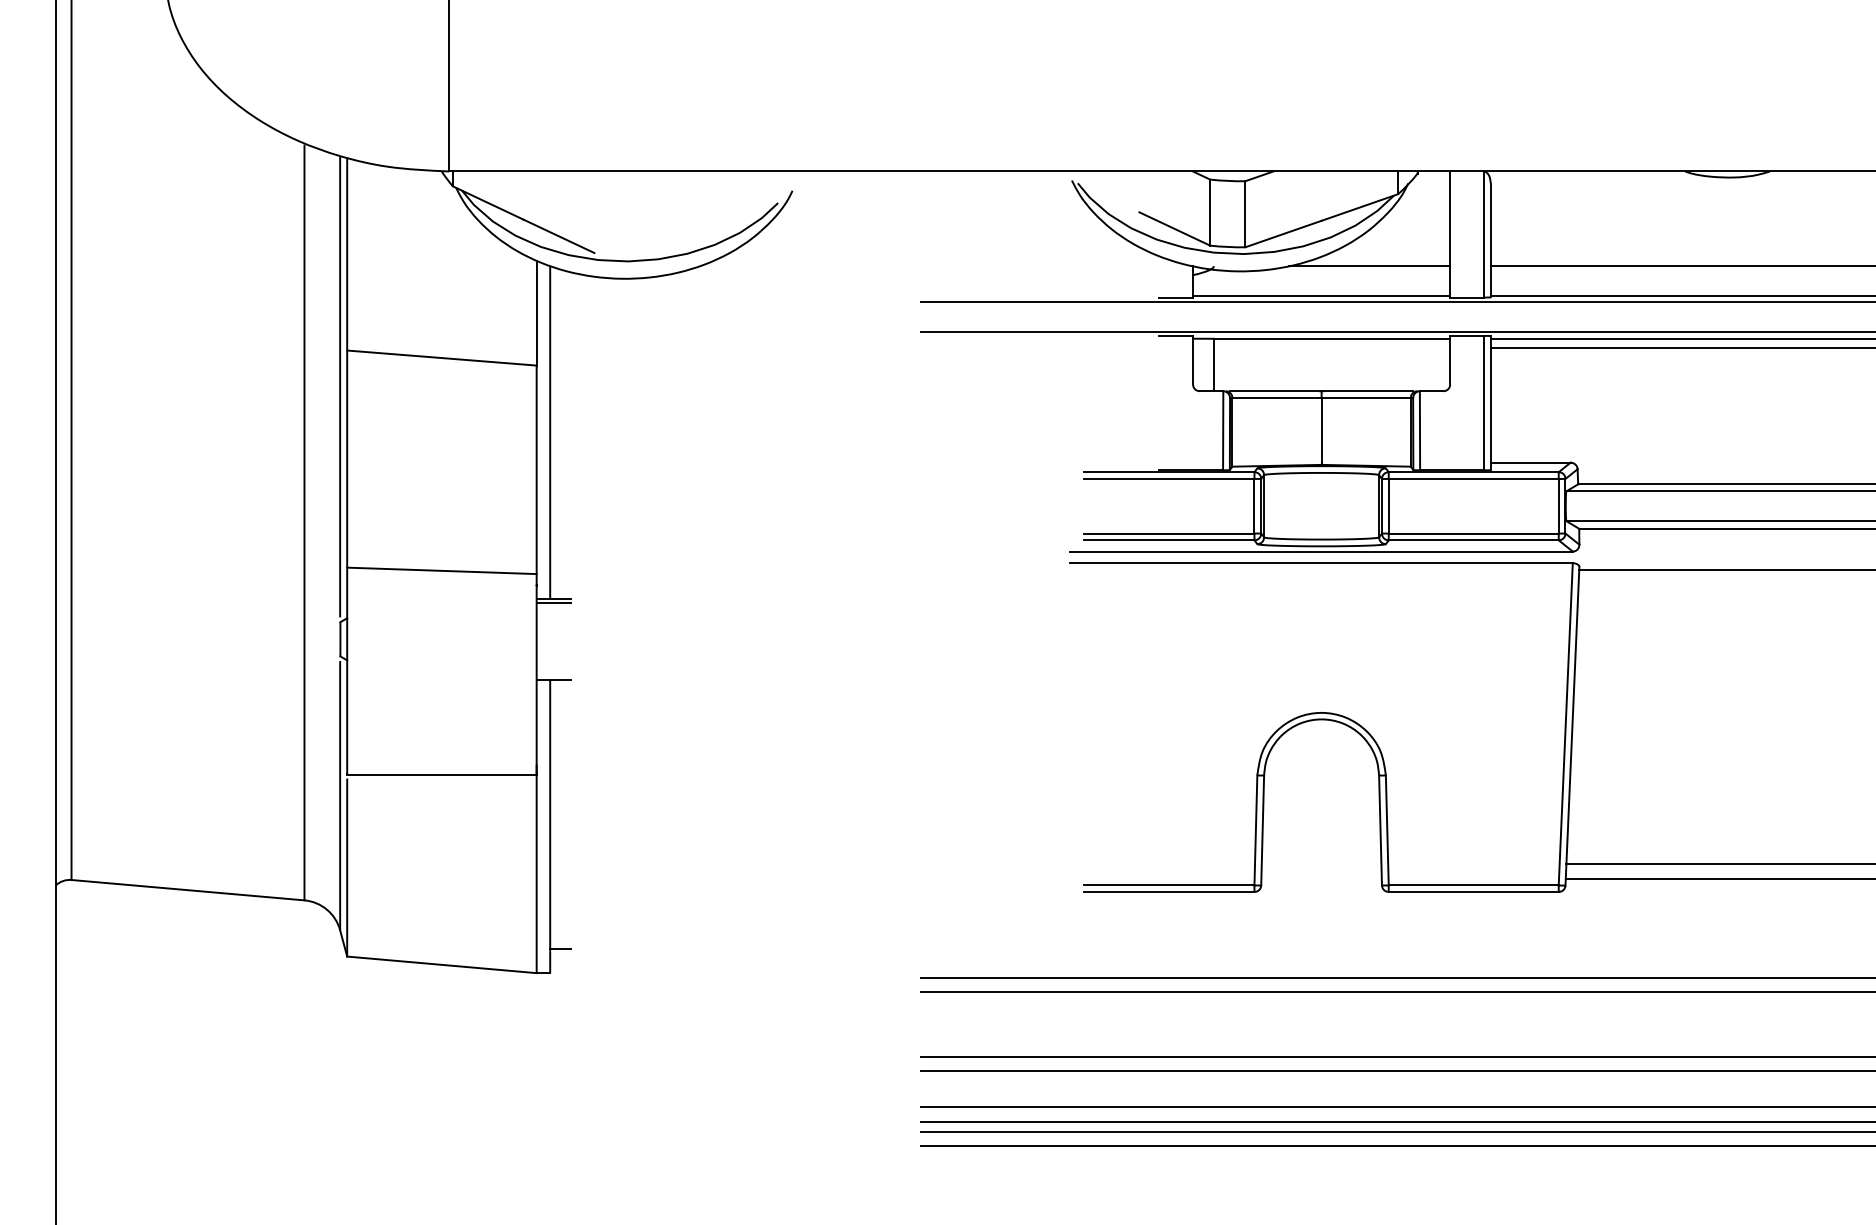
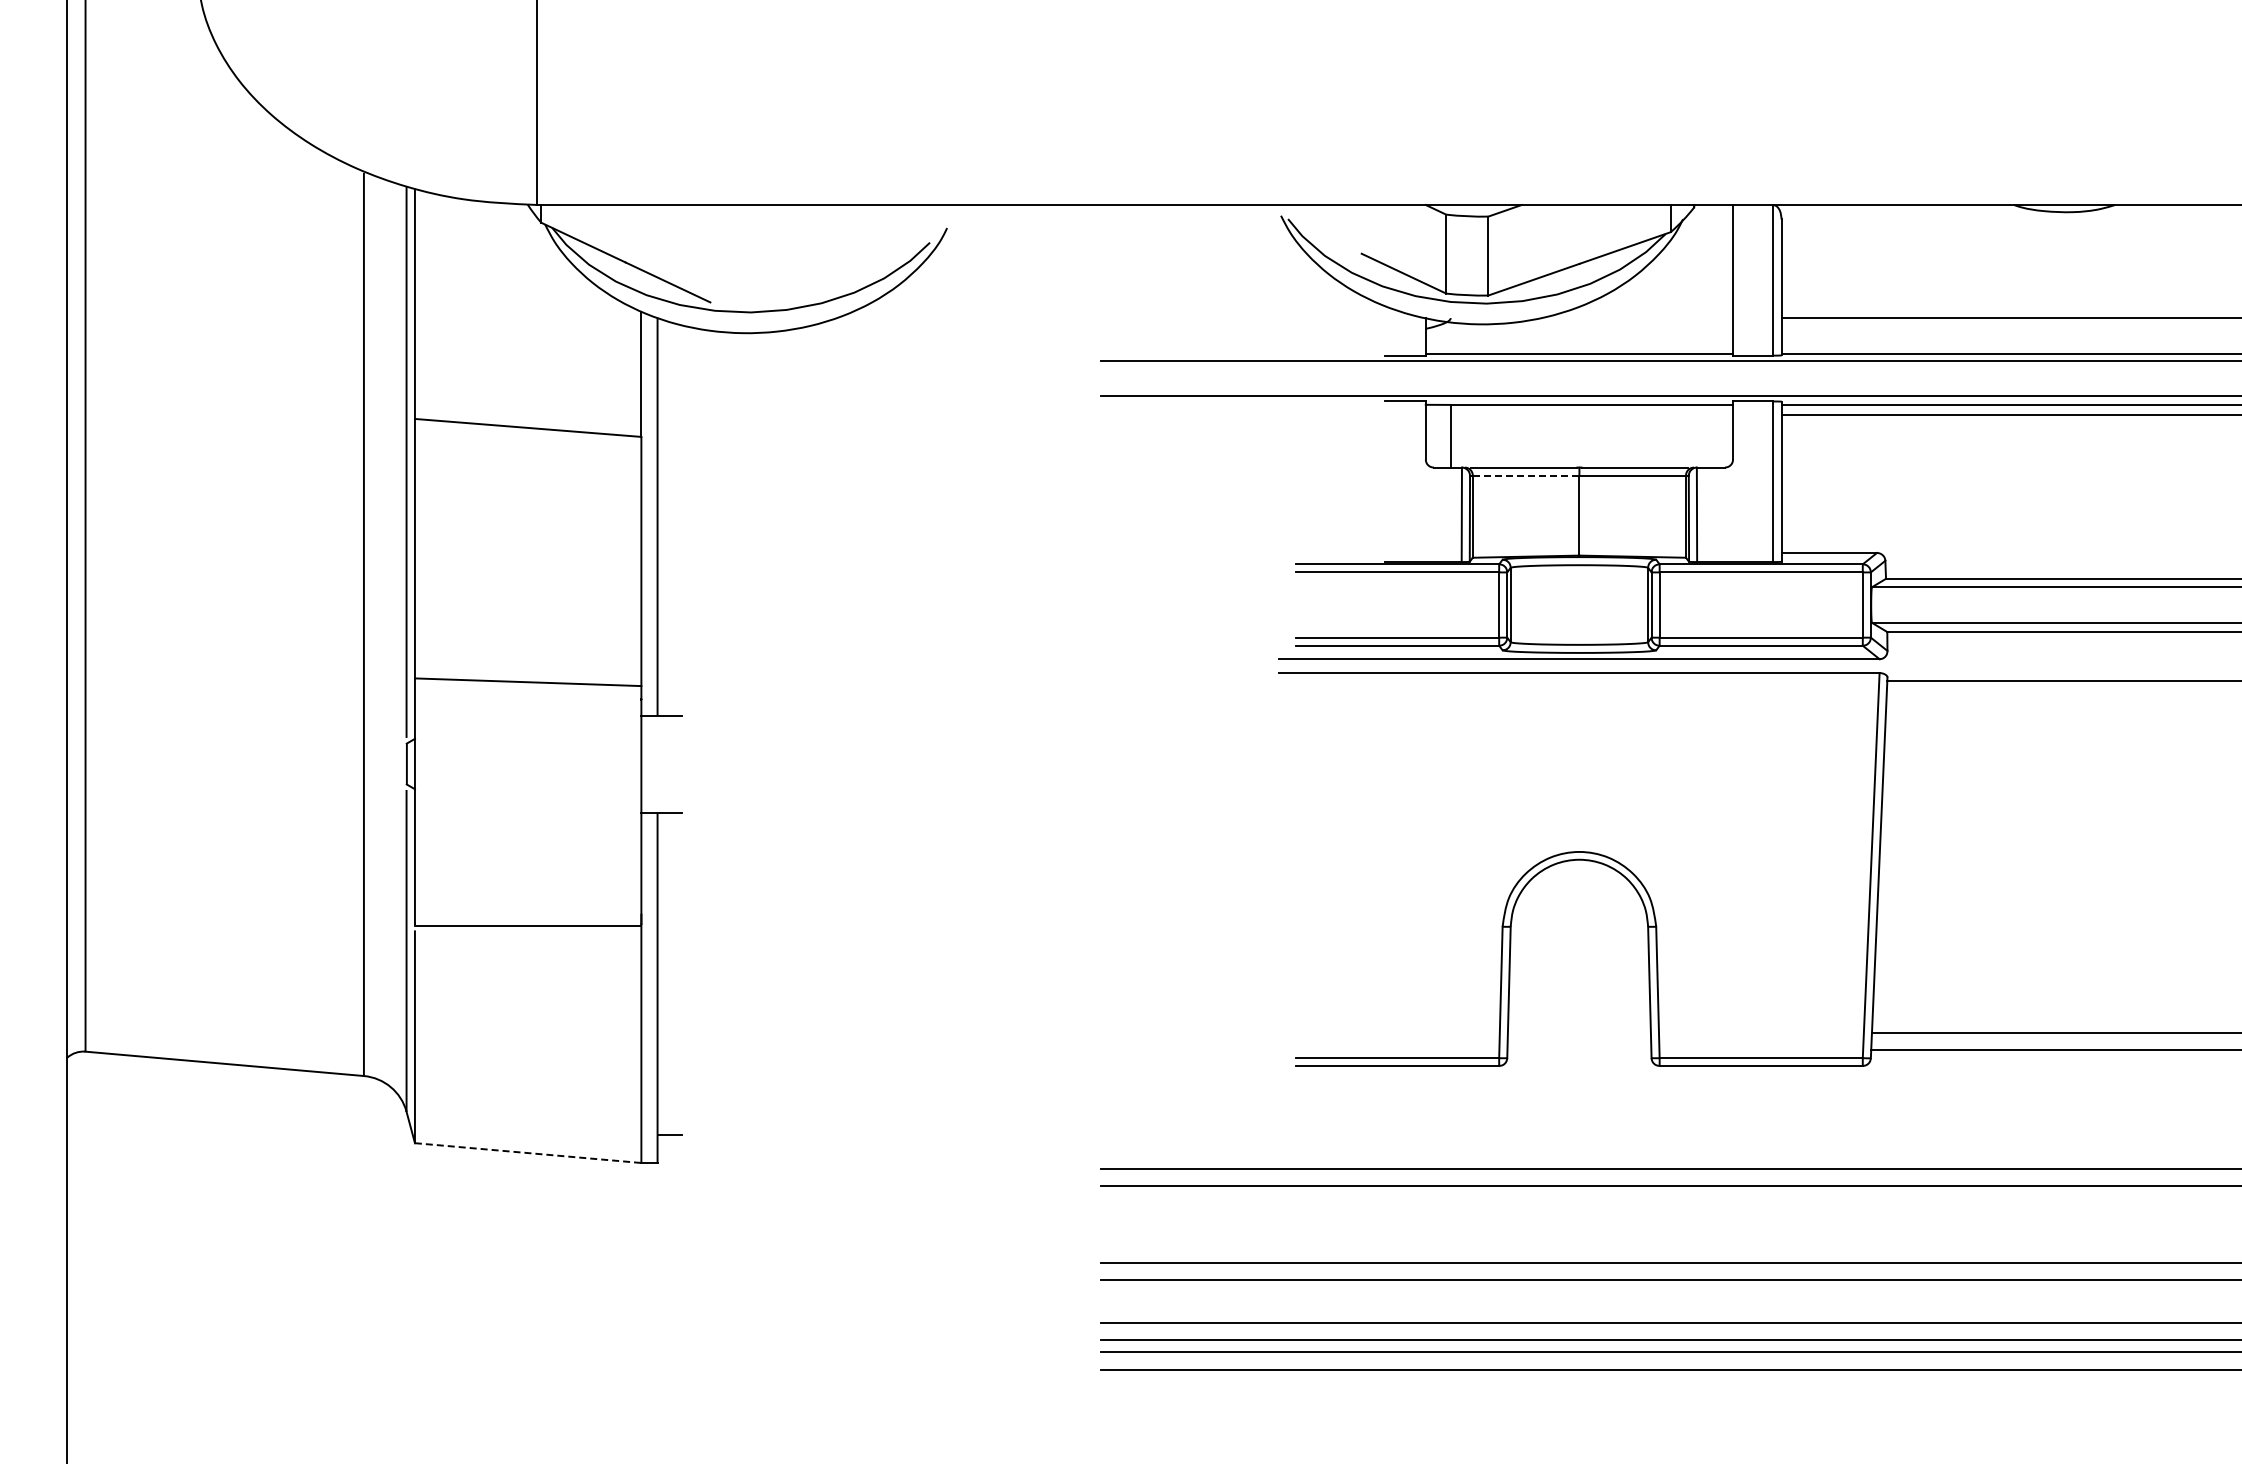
line: (1369, 266) -> (1636, 318), removed
line: (1277, 397) -> (1526, 475), solid -> dashed
line: (553, 602) -> (661, 720), removed
line: (442, 965) -> (528, 1153), solid -> dashed

